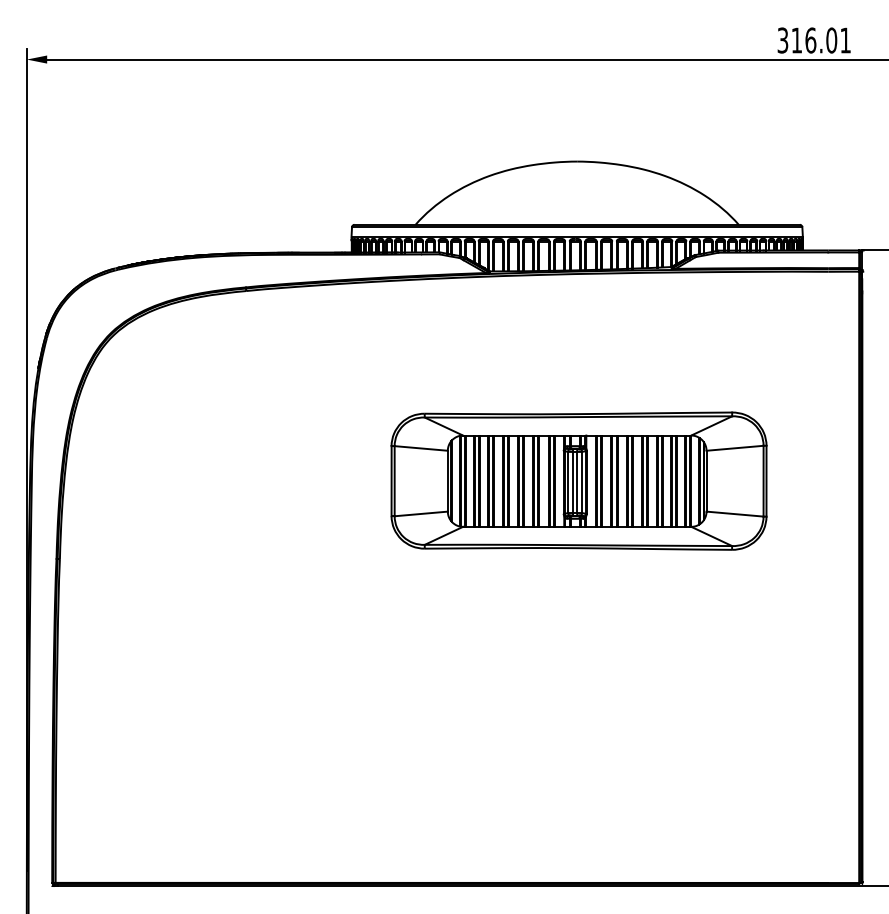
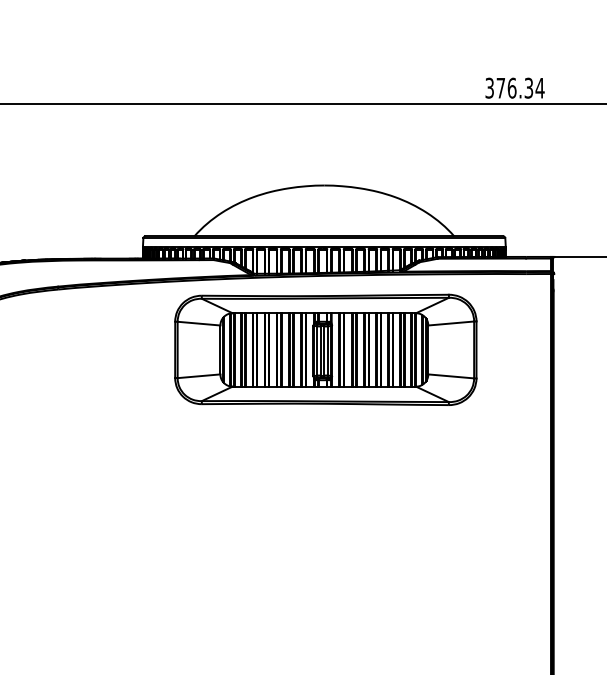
text: (821, 40) -> (520, 88), 316.01 -> 376.34
part: (578, 480) -> (325, 349), moved

